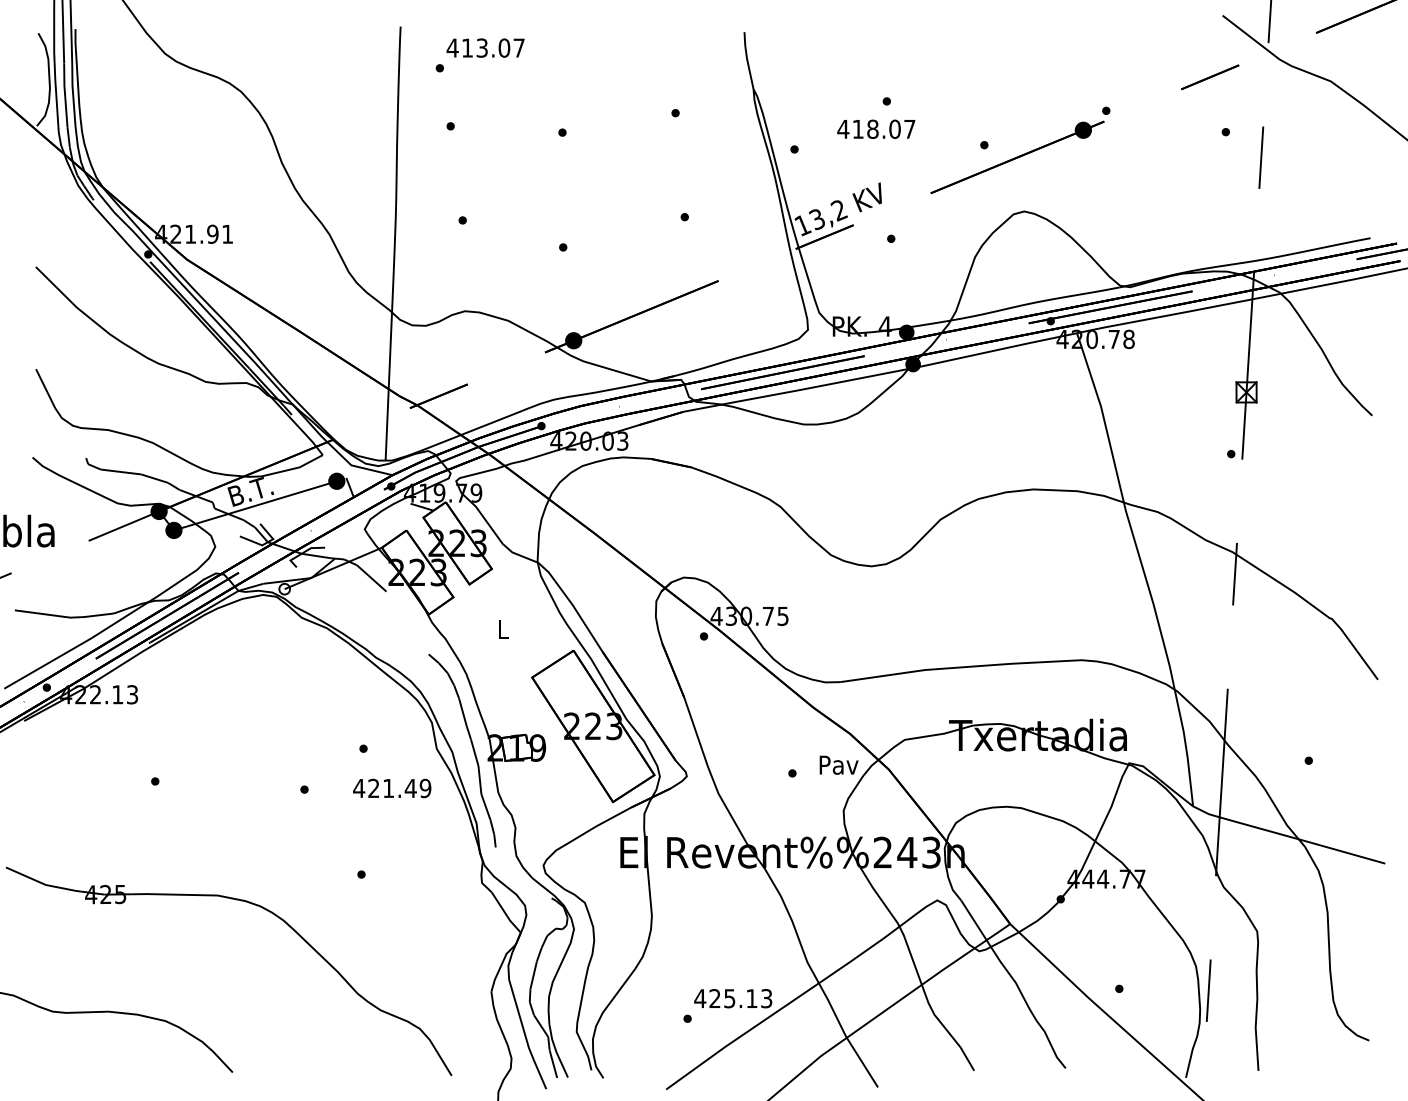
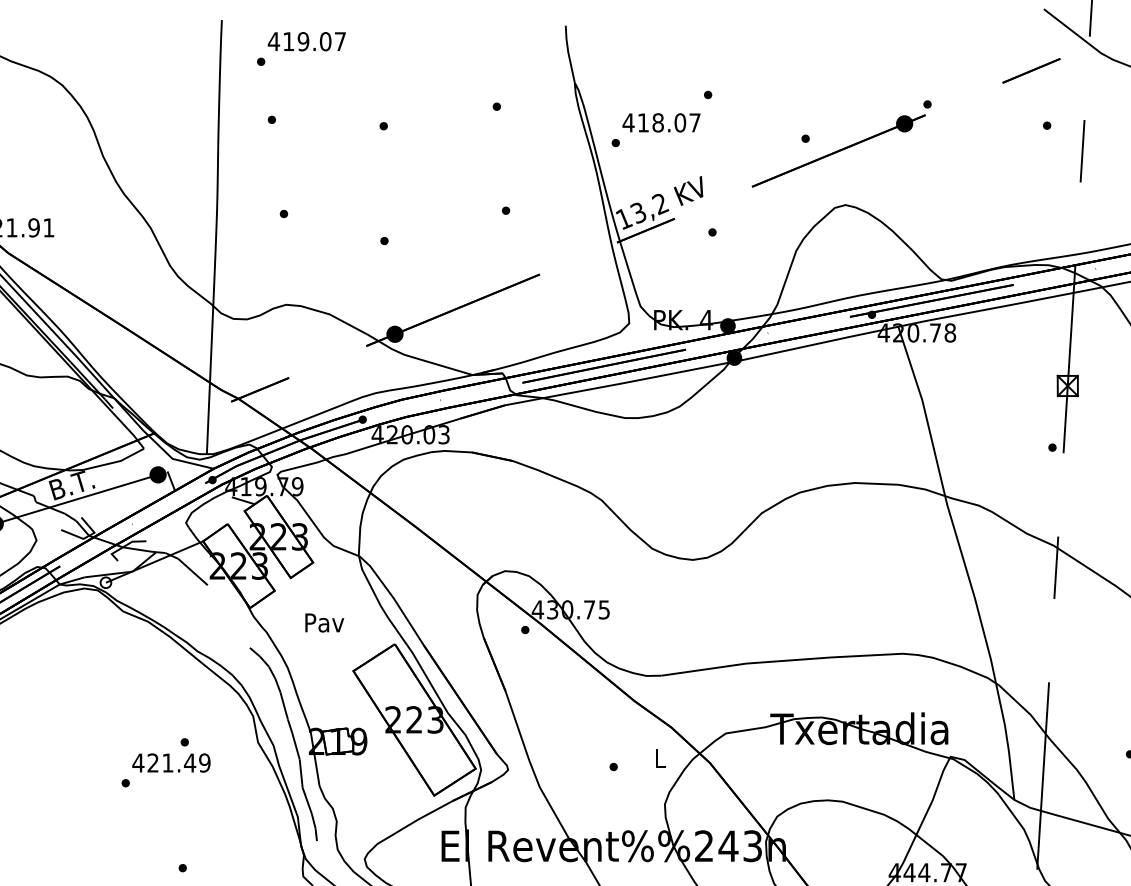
text: (481, 47) -> (302, 41), 413.07 -> 419.07
text: (876, 128) -> (661, 122), moved
text: (503, 629) -> (324, 623), L -> Pav
text: (838, 764) -> (659, 758), Pav -> L
text: (392, 788) -> (171, 763), moved

